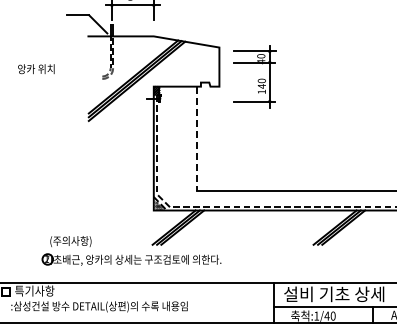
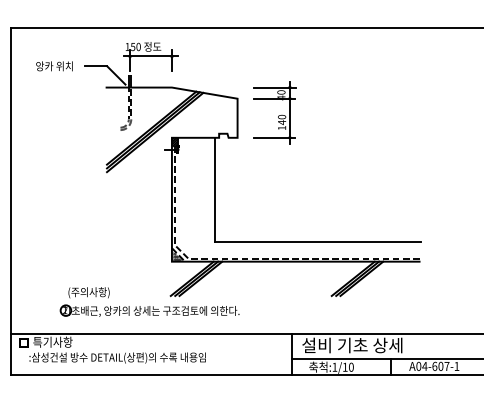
text: (36, 69) -> (54, 66), moved
part: (254, 76) -> (274, 112), moved
line: (197, 139) -> (215, 190), dashed -> solid
text: (326, 315) -> (344, 366), :1/40 -> :1/10

